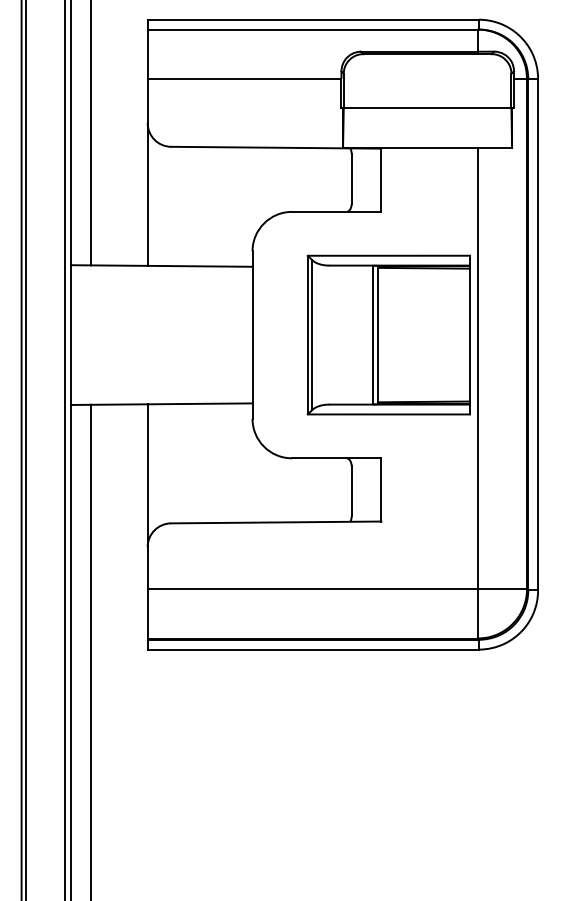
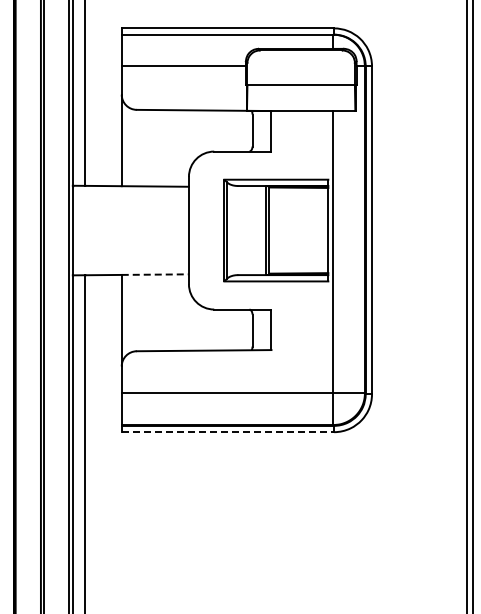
line: (200, 403) -> (155, 274), solid -> dashed
line: (314, 650) -> (228, 432), solid -> dashed

